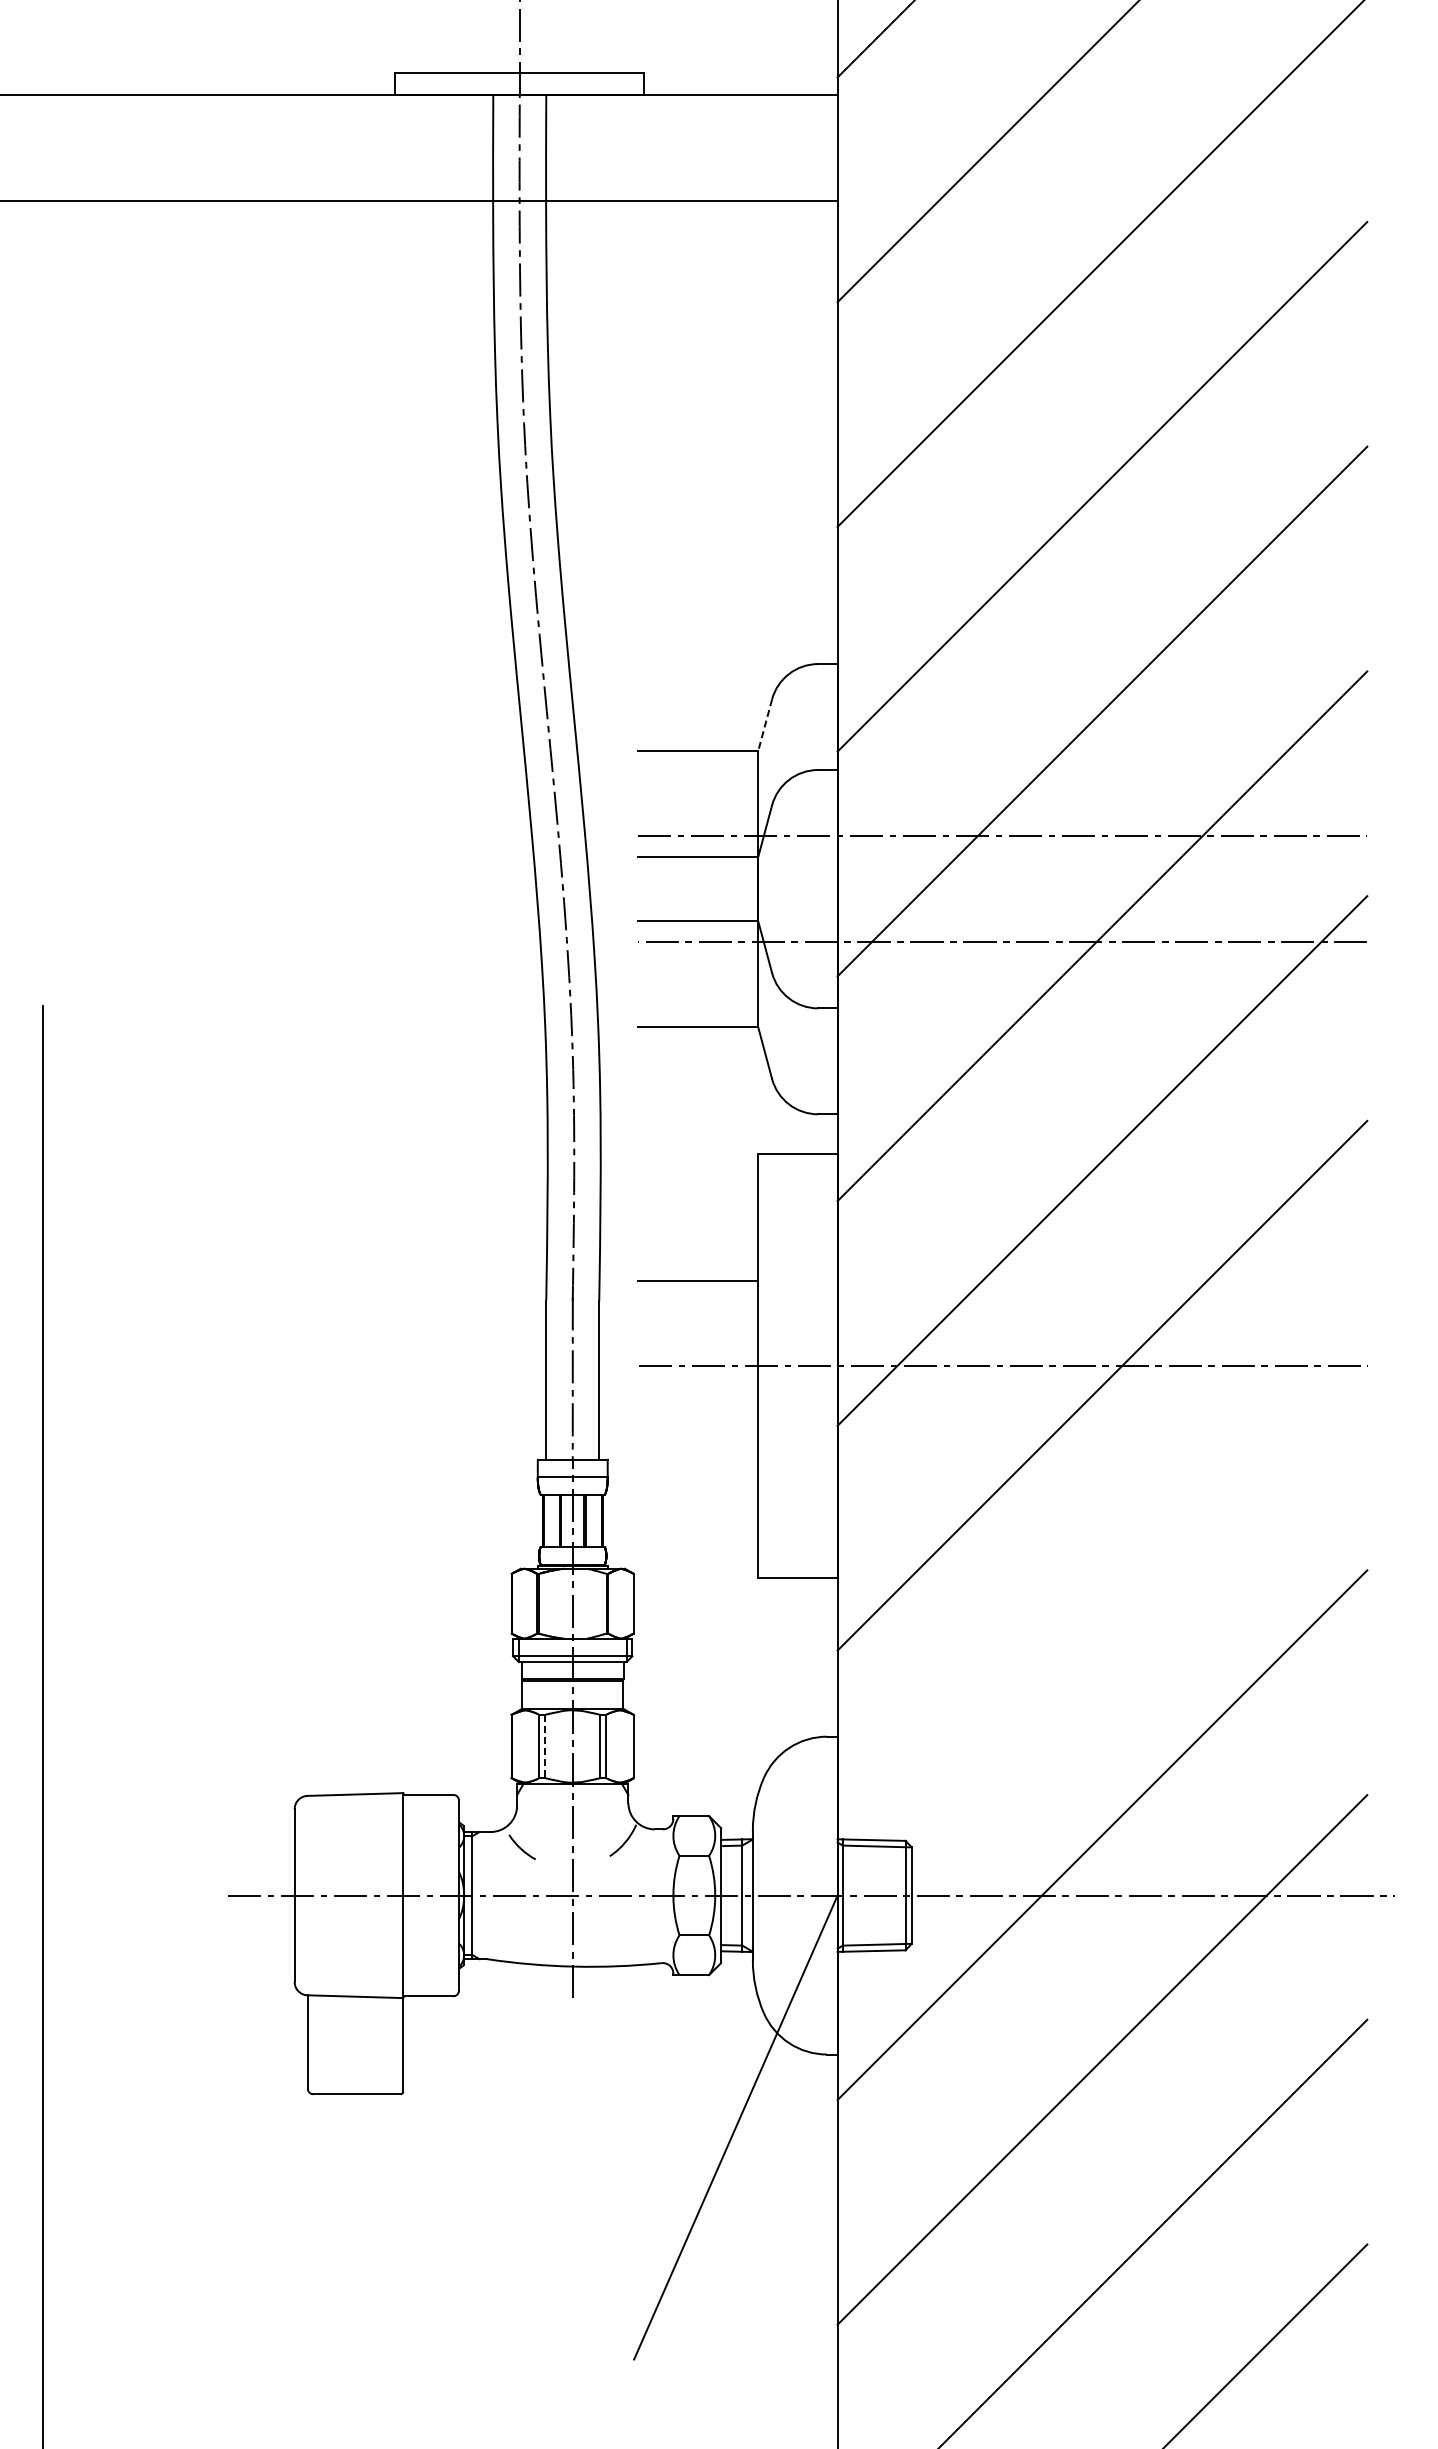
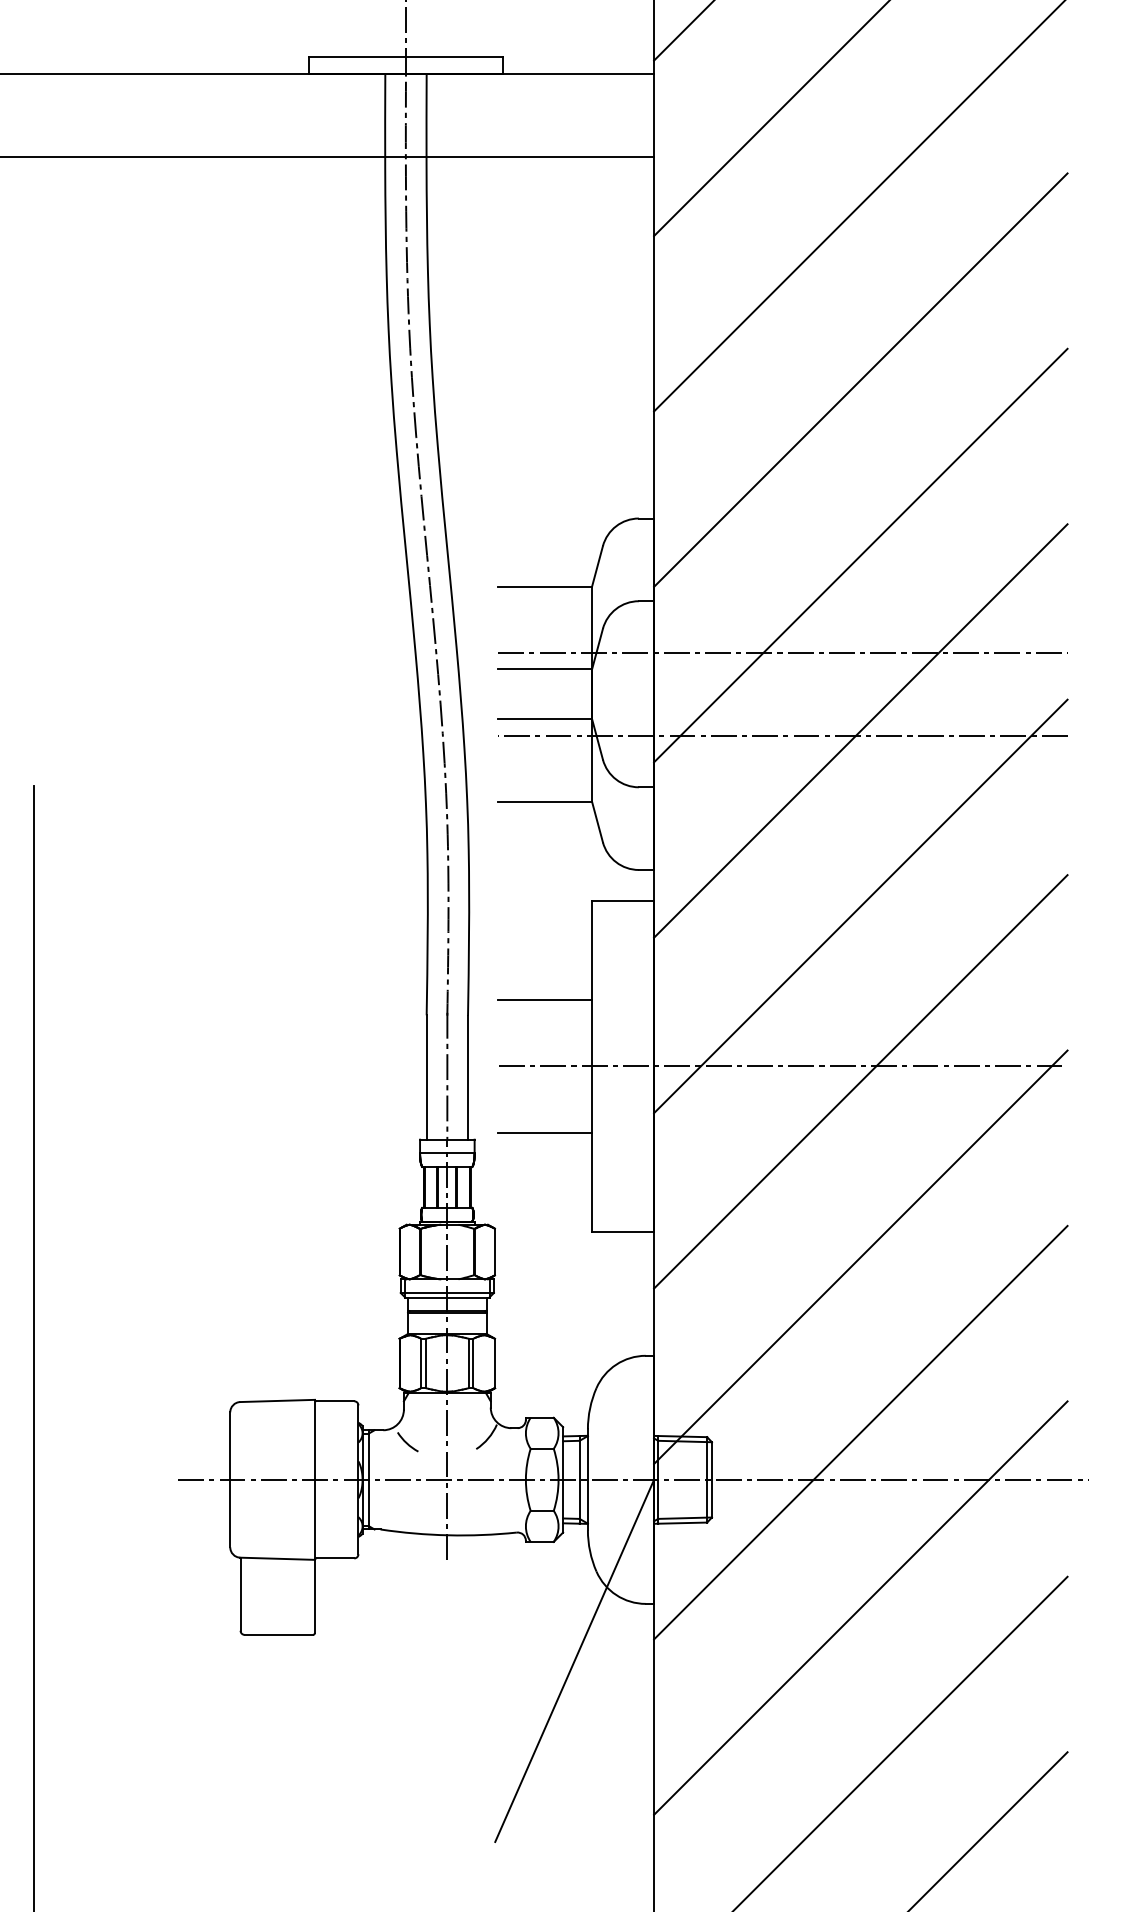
line: (765, 725) -> (597, 566), dashed -> solid
line: (698, 1450) -> (545, 1132), added
line: (1102, 1610) -> (860, 1257), added
line: (545, 1746) -> (426, 1363), dashed -> solid

